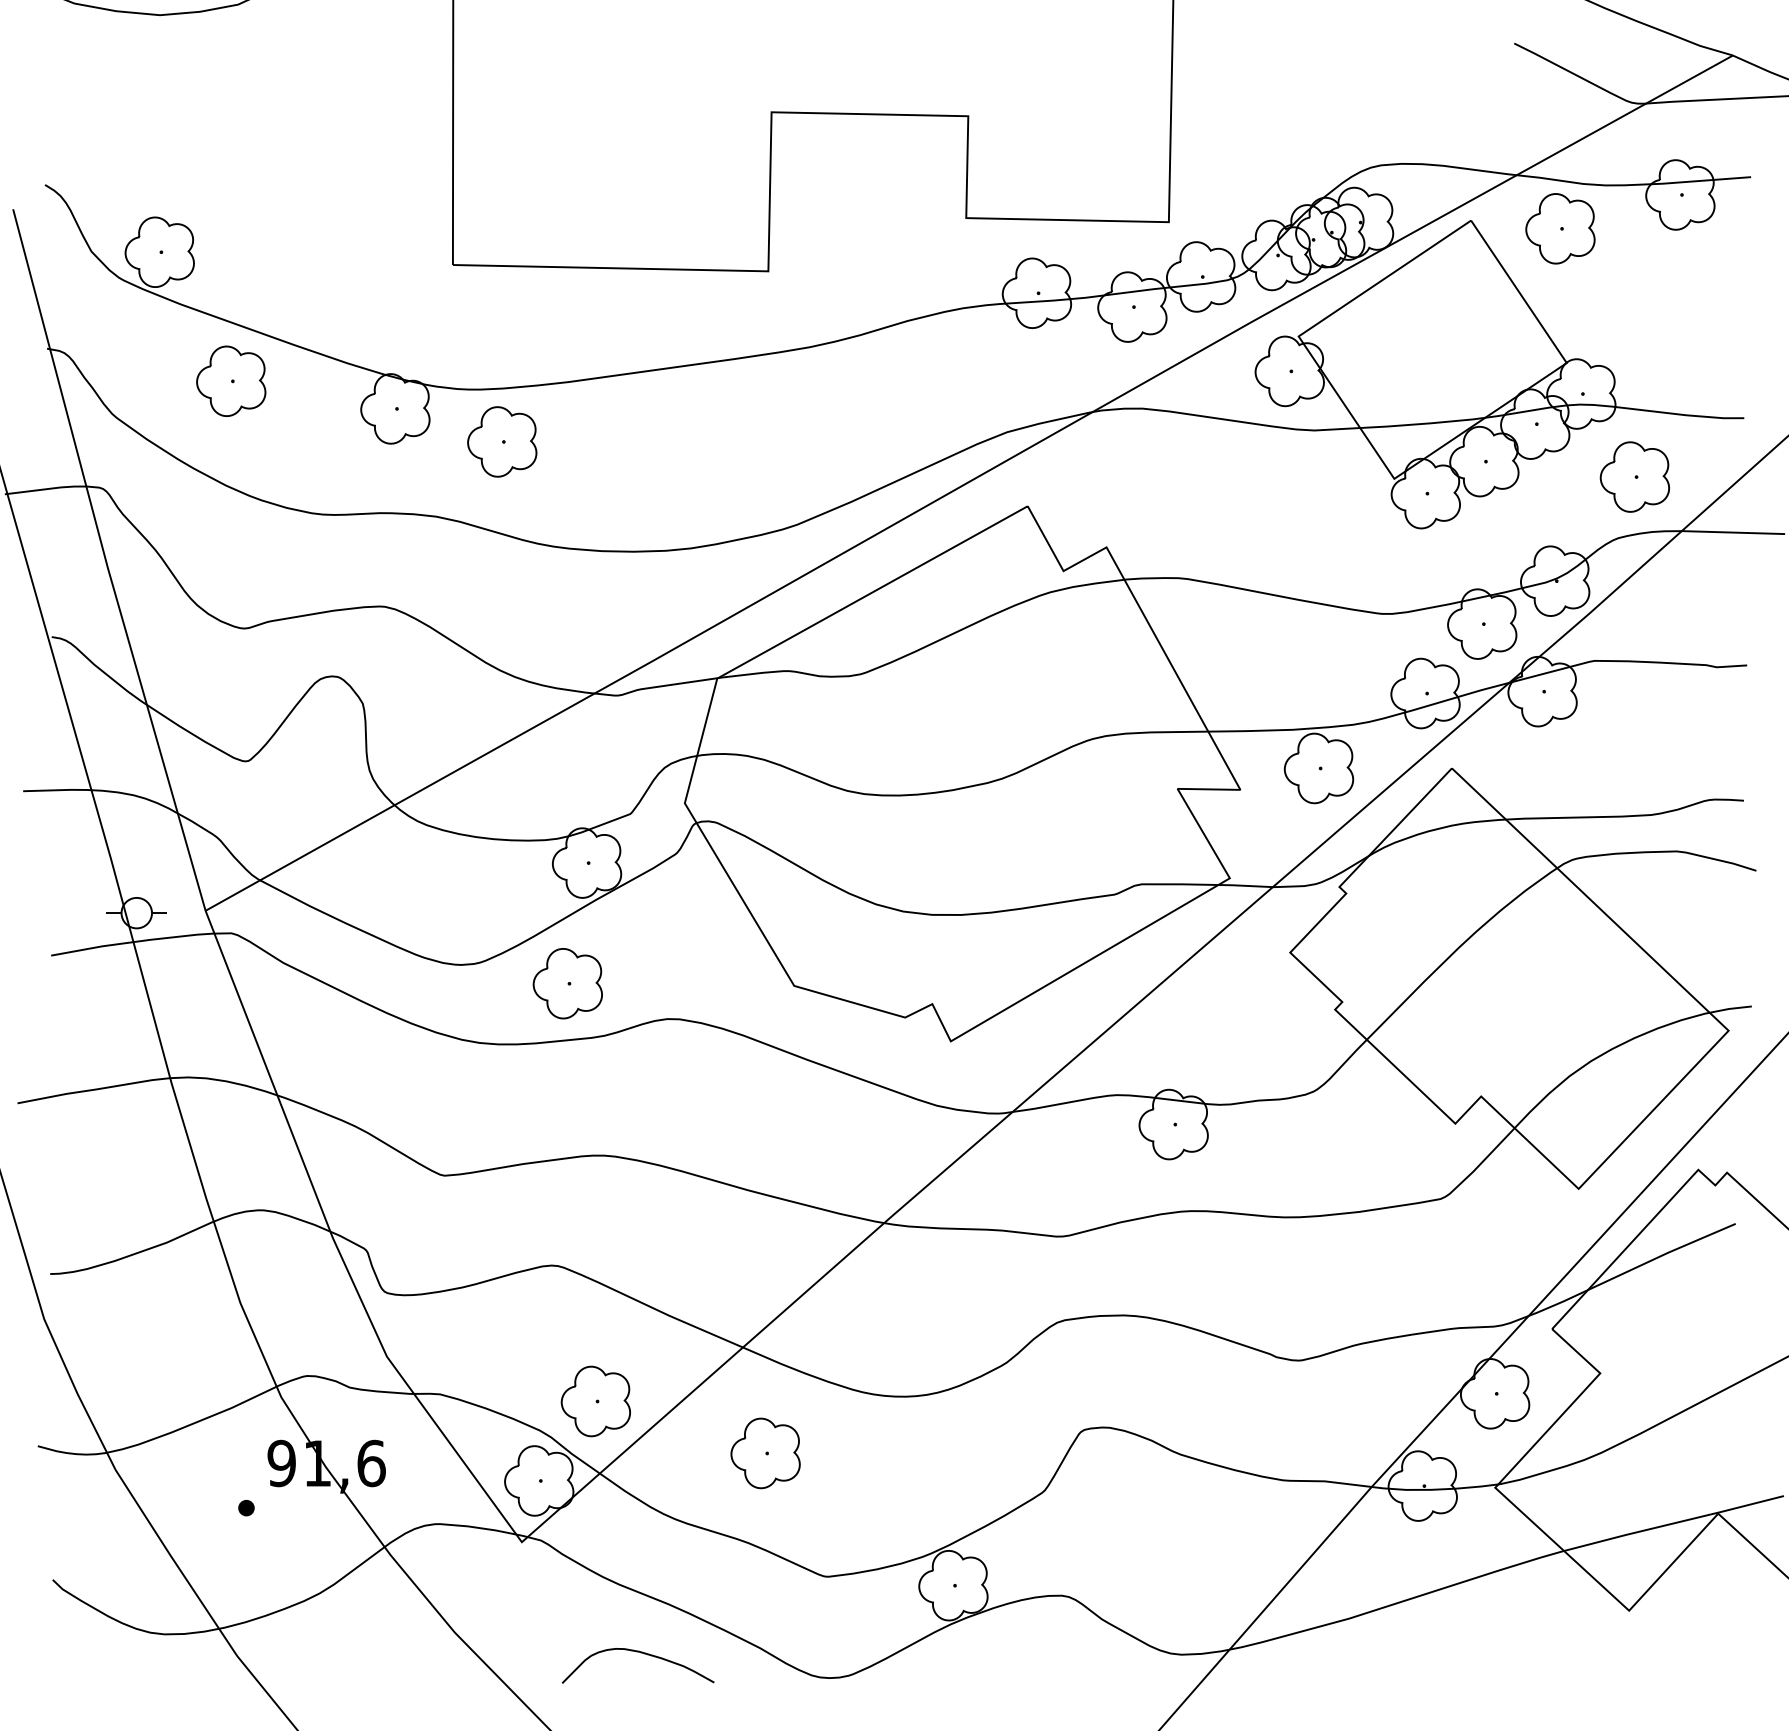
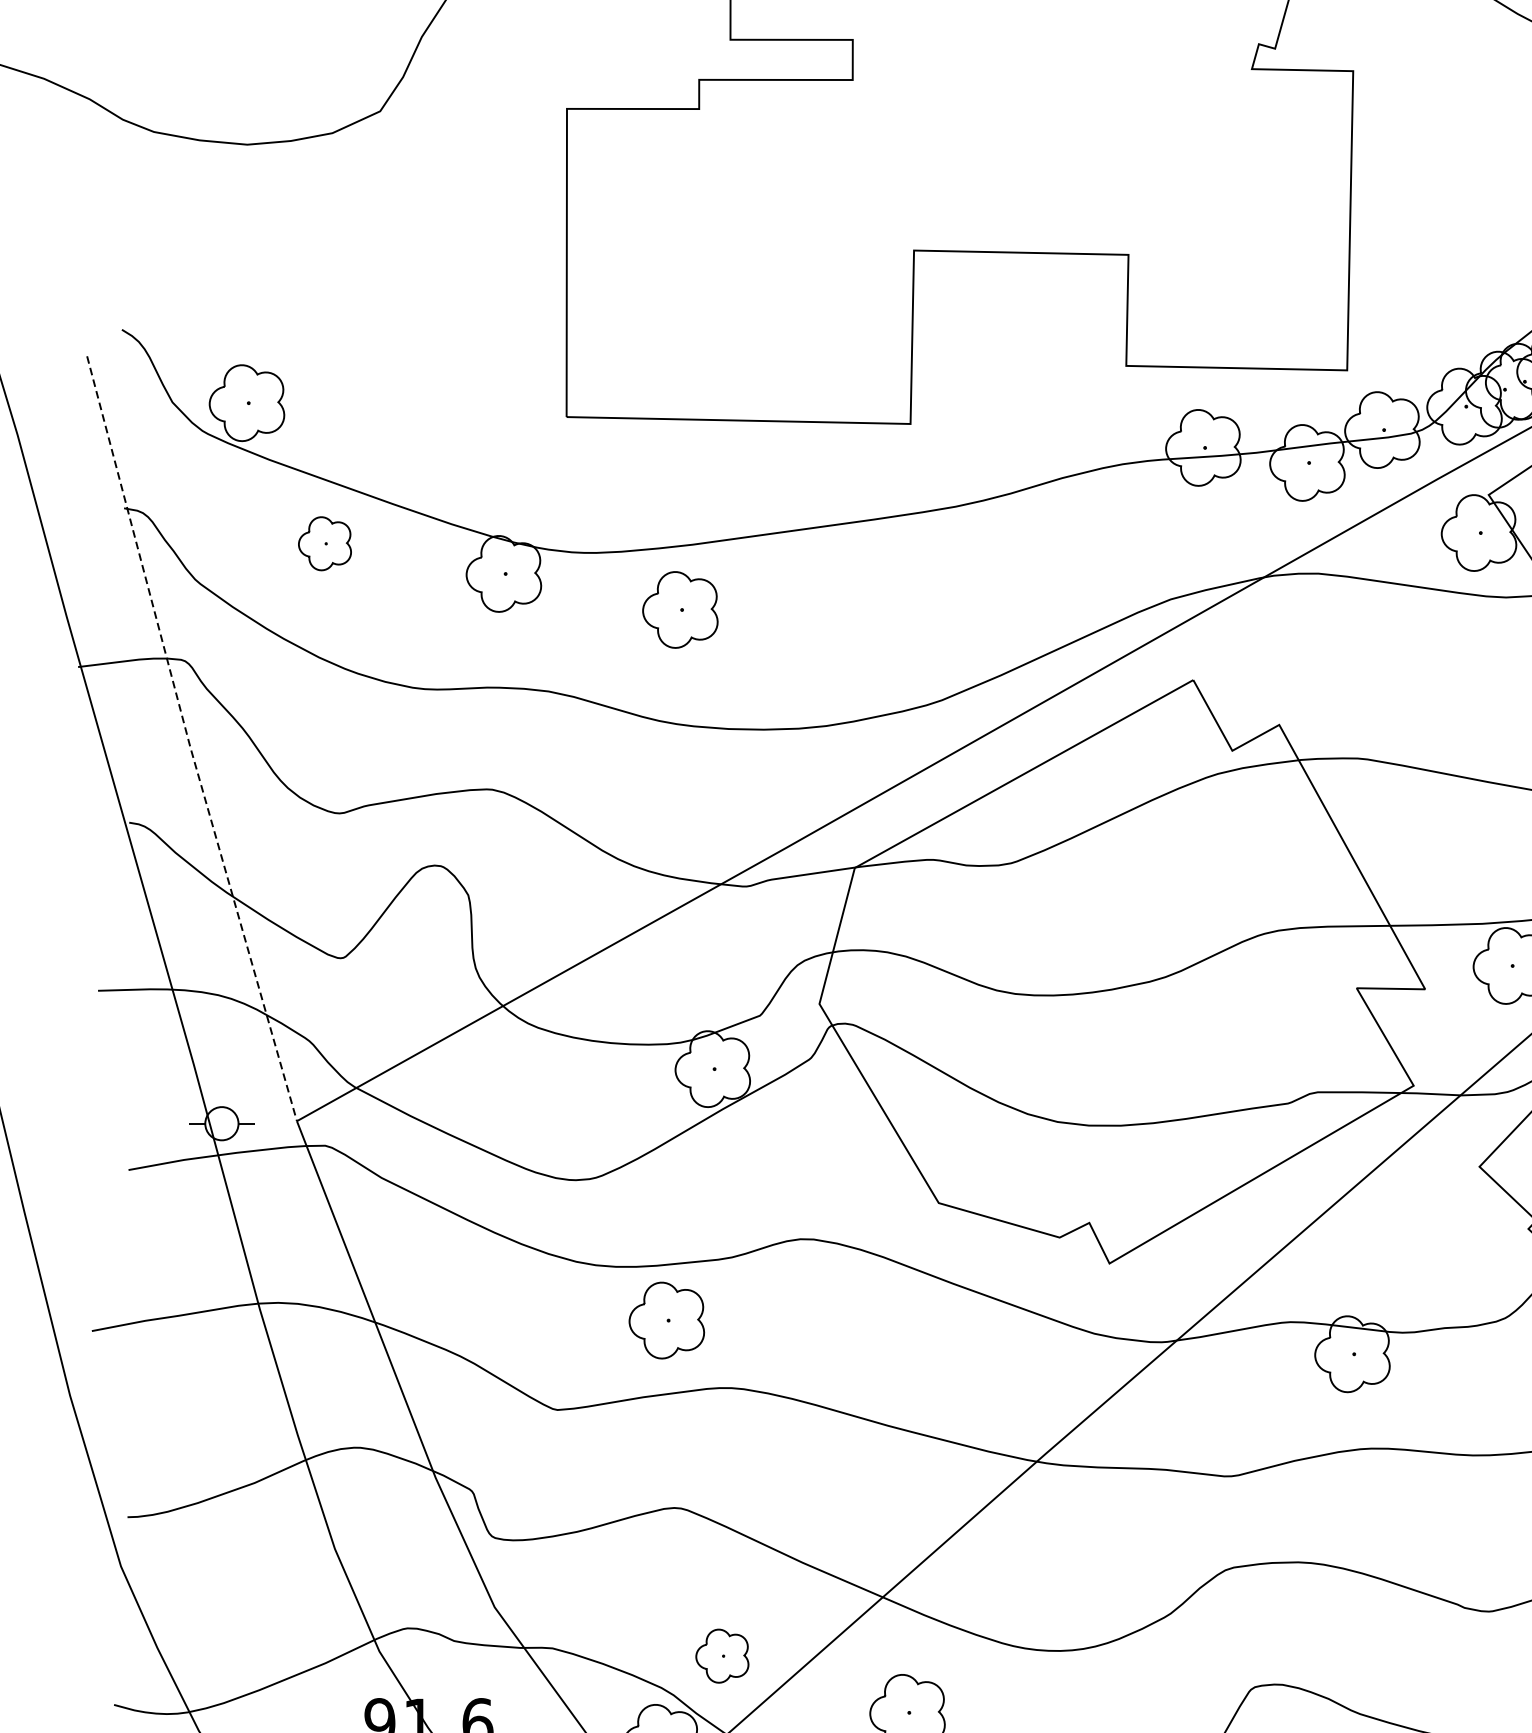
part: (231, 380) -> (325, 542), size x0.7
part: (502, 441) -> (680, 609), moved
line: (106, 561) -> (188, 740), solid -> dashed
part: (567, 983) -> (666, 1320), moved
part: (595, 1401) -> (722, 1656), size x0.7

